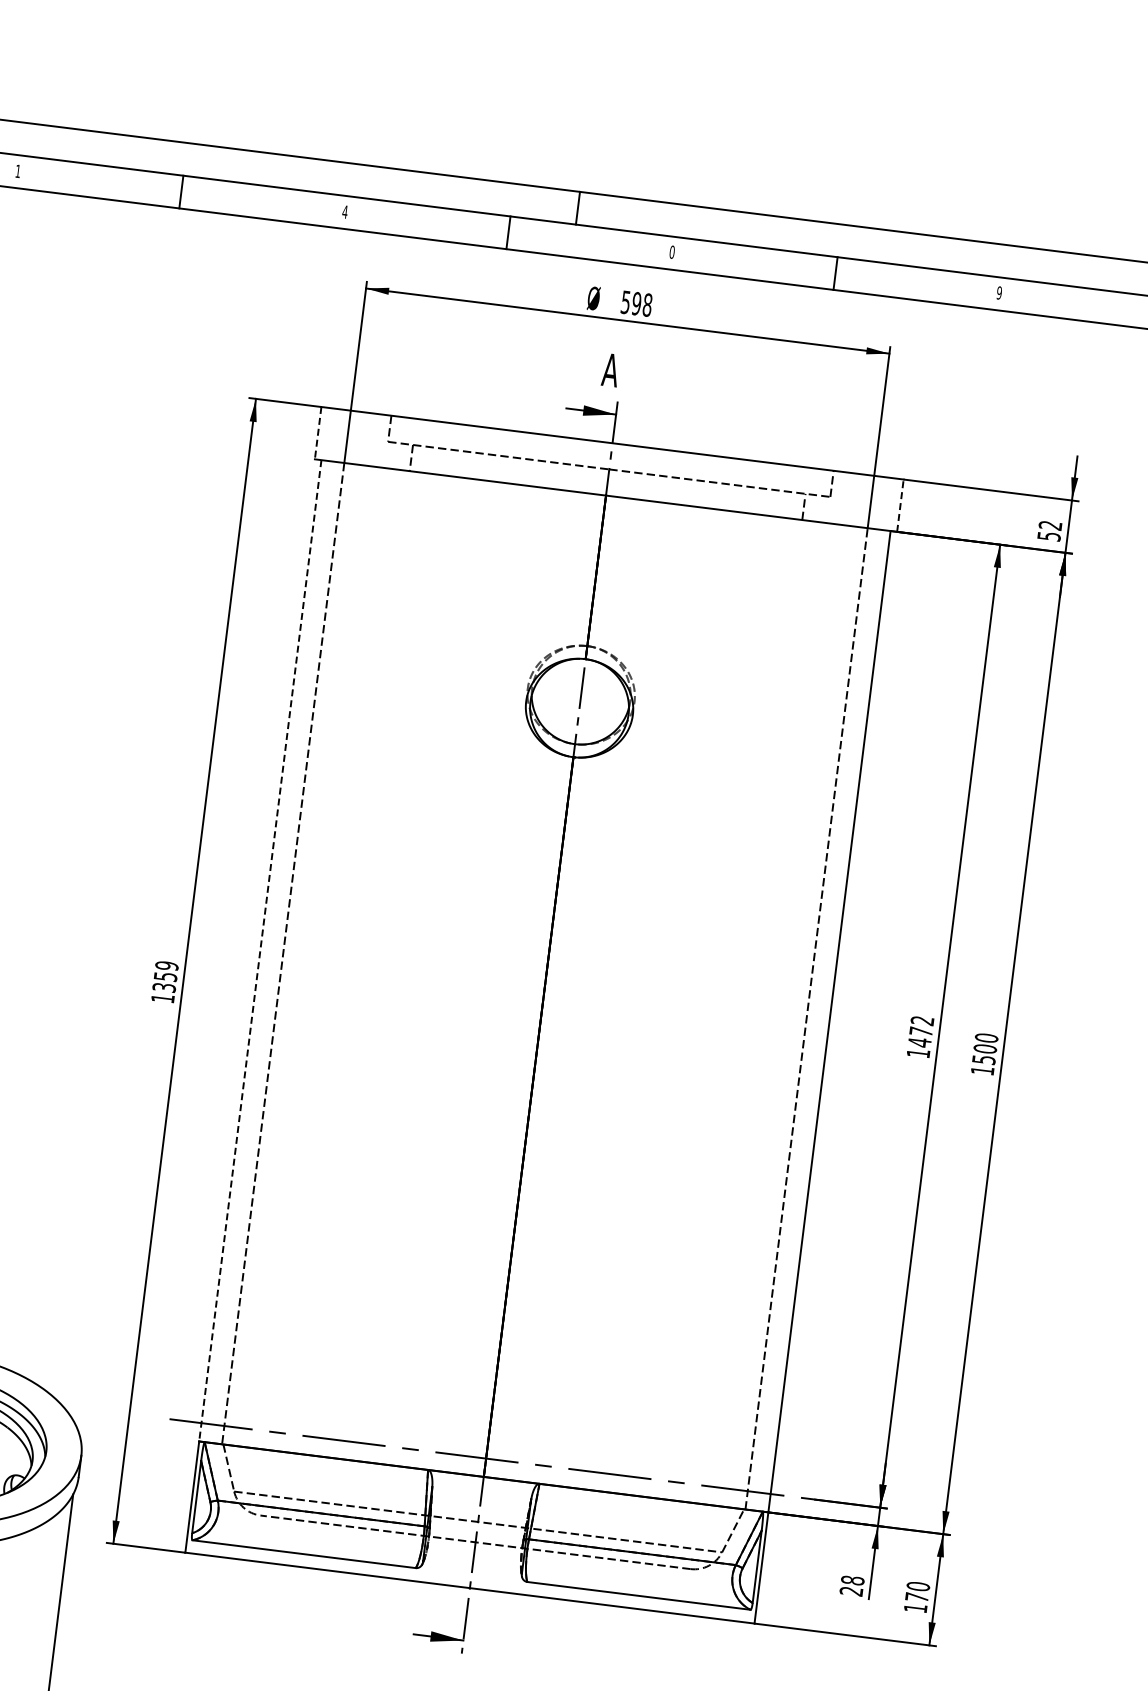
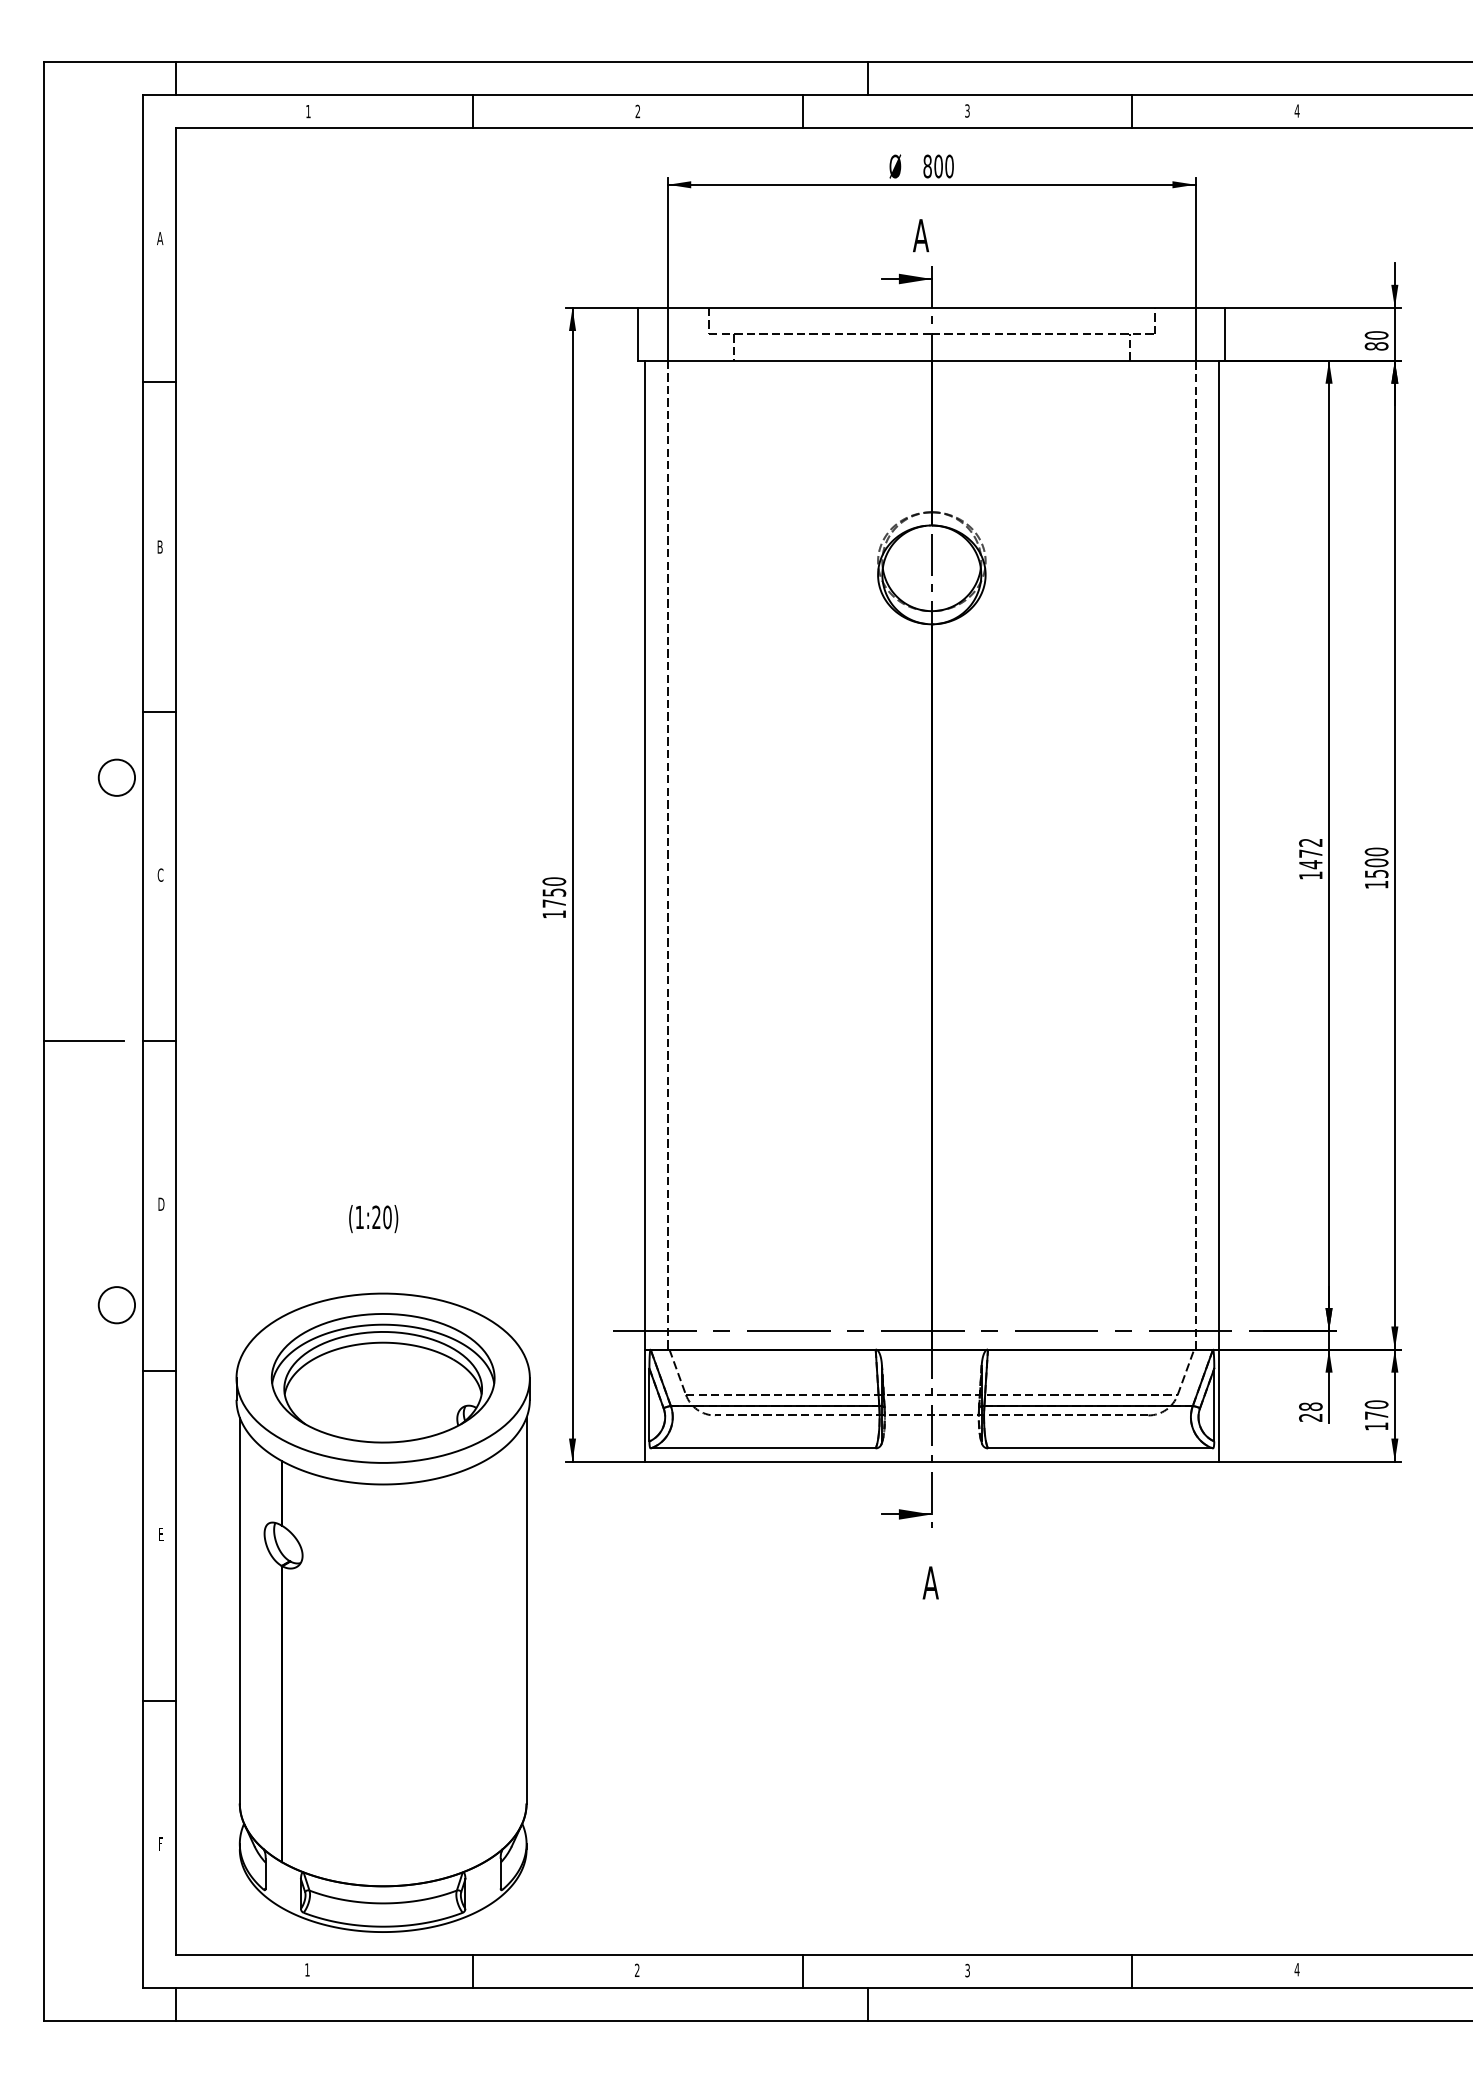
text: (344, 211) -> (637, 111), 4 -> 2
text: (672, 251) -> (967, 110), 0 -> 3
text: (998, 292) -> (1296, 110), 9 -> 4
text: (636, 303) -> (938, 166), 598 -> 800
line: (318, 433) -> (638, 334), dashed -> solid
line: (900, 504) -> (1225, 333), dashed -> solid
text: (1049, 530) -> (1376, 340), 52 -> 80
line: (260, 951) -> (645, 855), dashed -> solid
text: (165, 976) -> (554, 892), 1359 -> 1750

